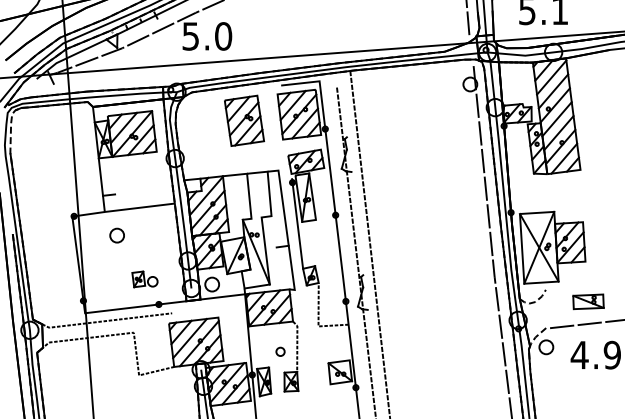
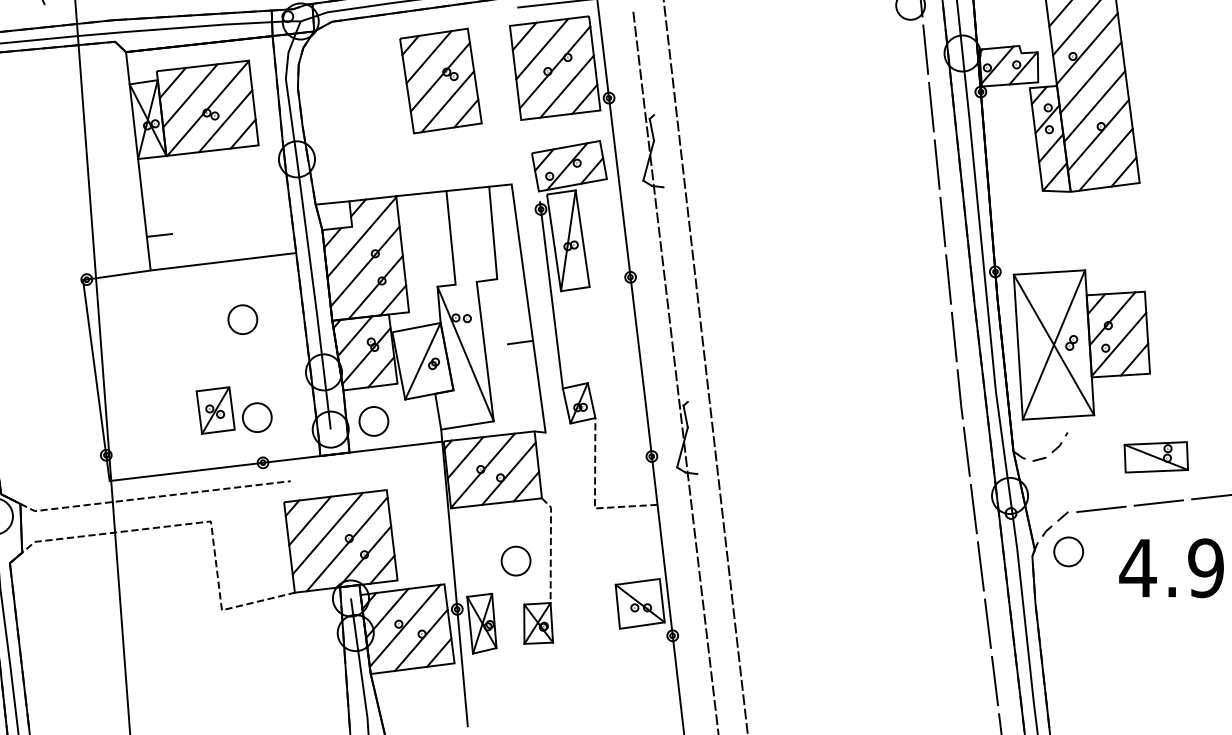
part: (116, 235) -> (241, 319), moved
part: (144, 279) -> (233, 410), size x1.43
part: (280, 351) -> (515, 560), size x1.67

